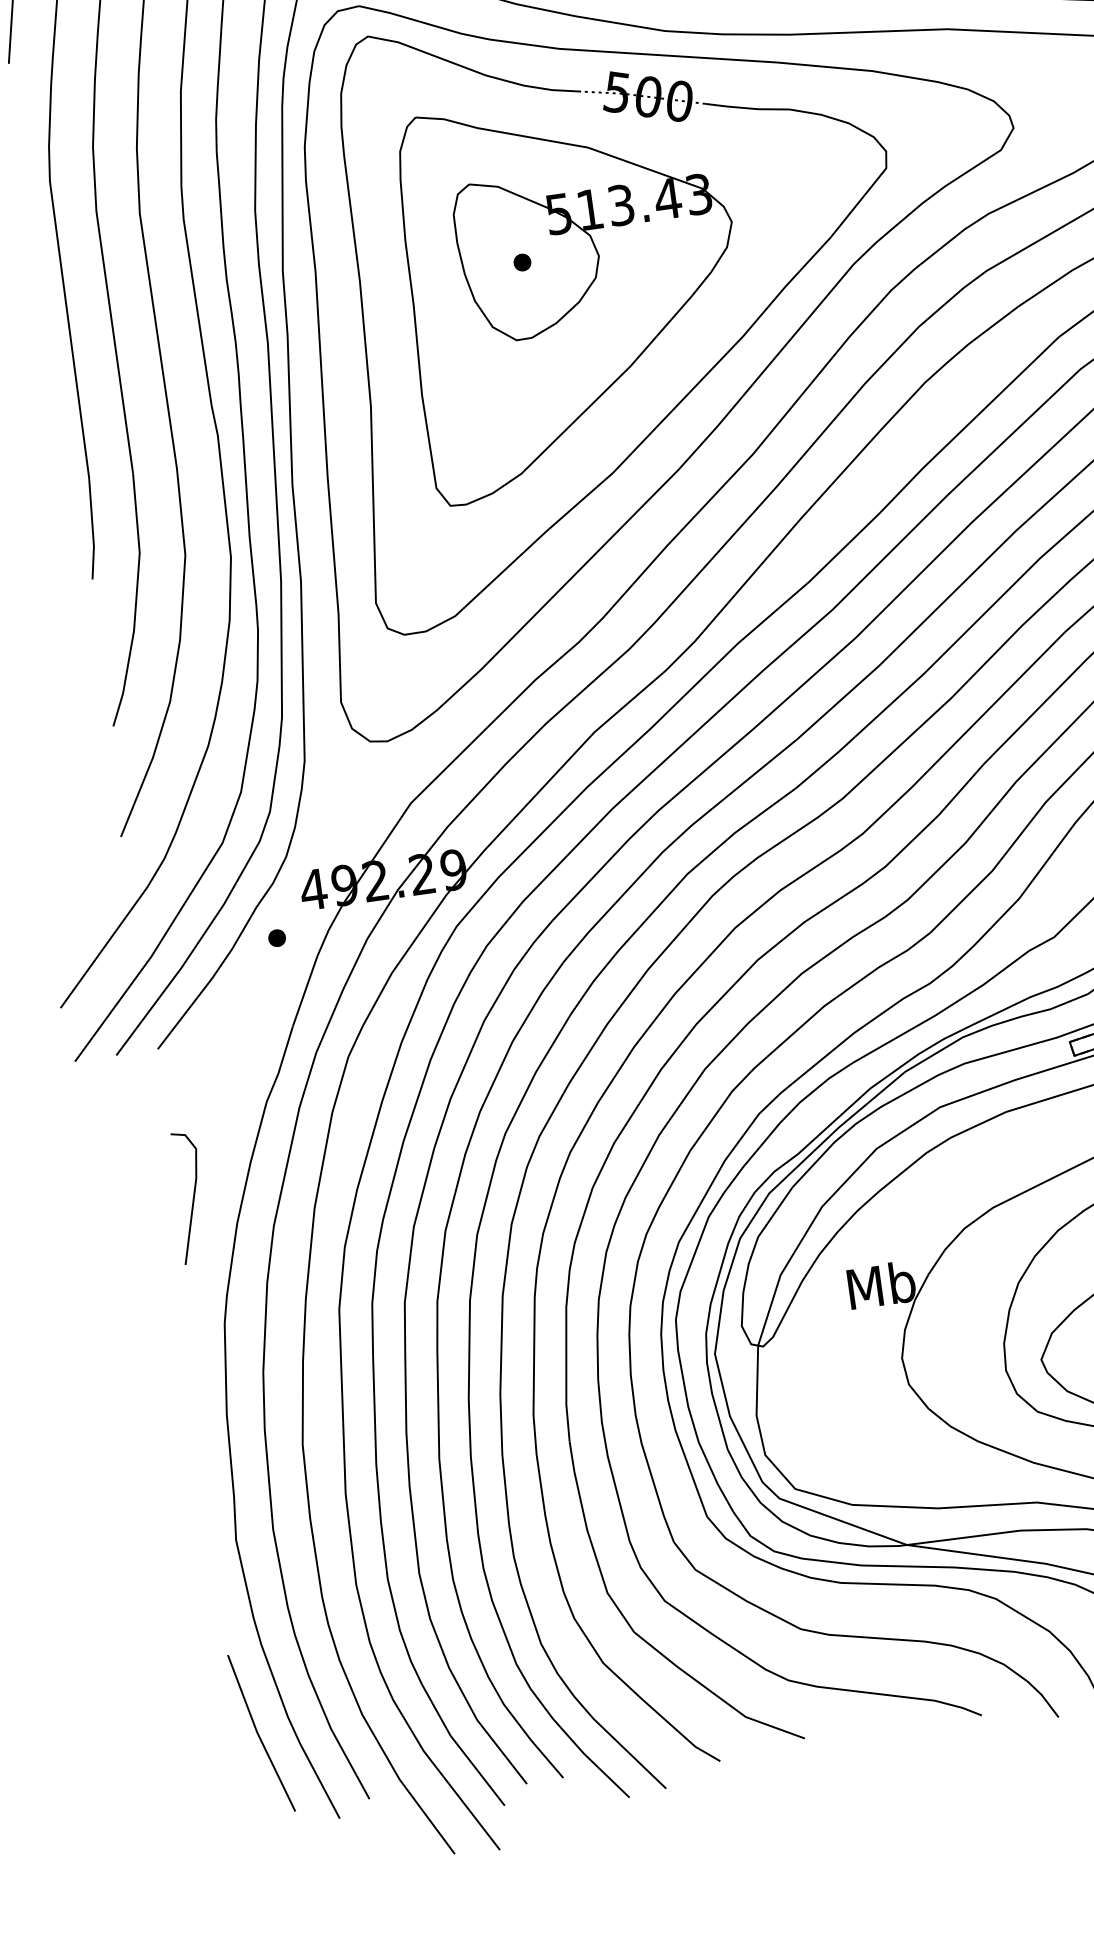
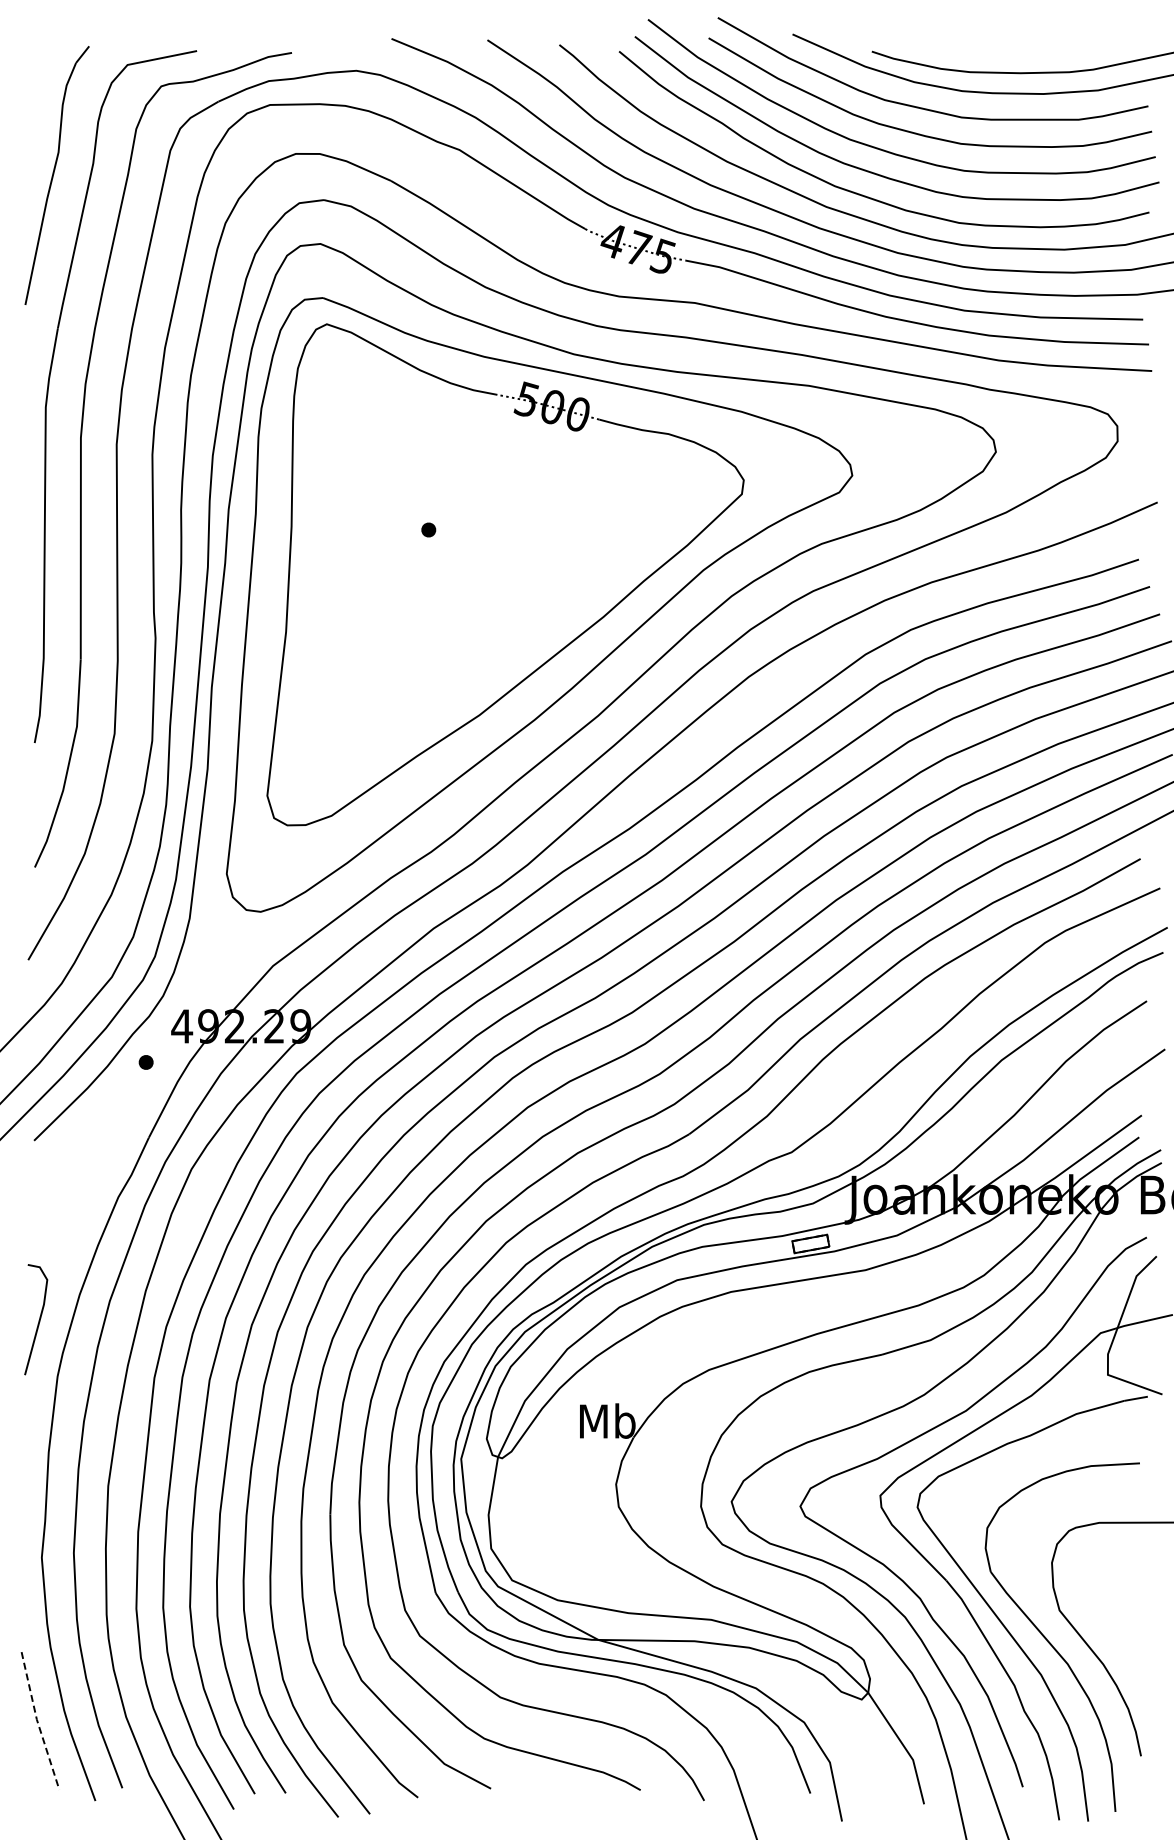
part: (574, 291) -> (468, 560), removed
line: (192, 1198) -> (38, 1320), moved
line: (258, 1734) -> (37, 1721), solid -> dashed

